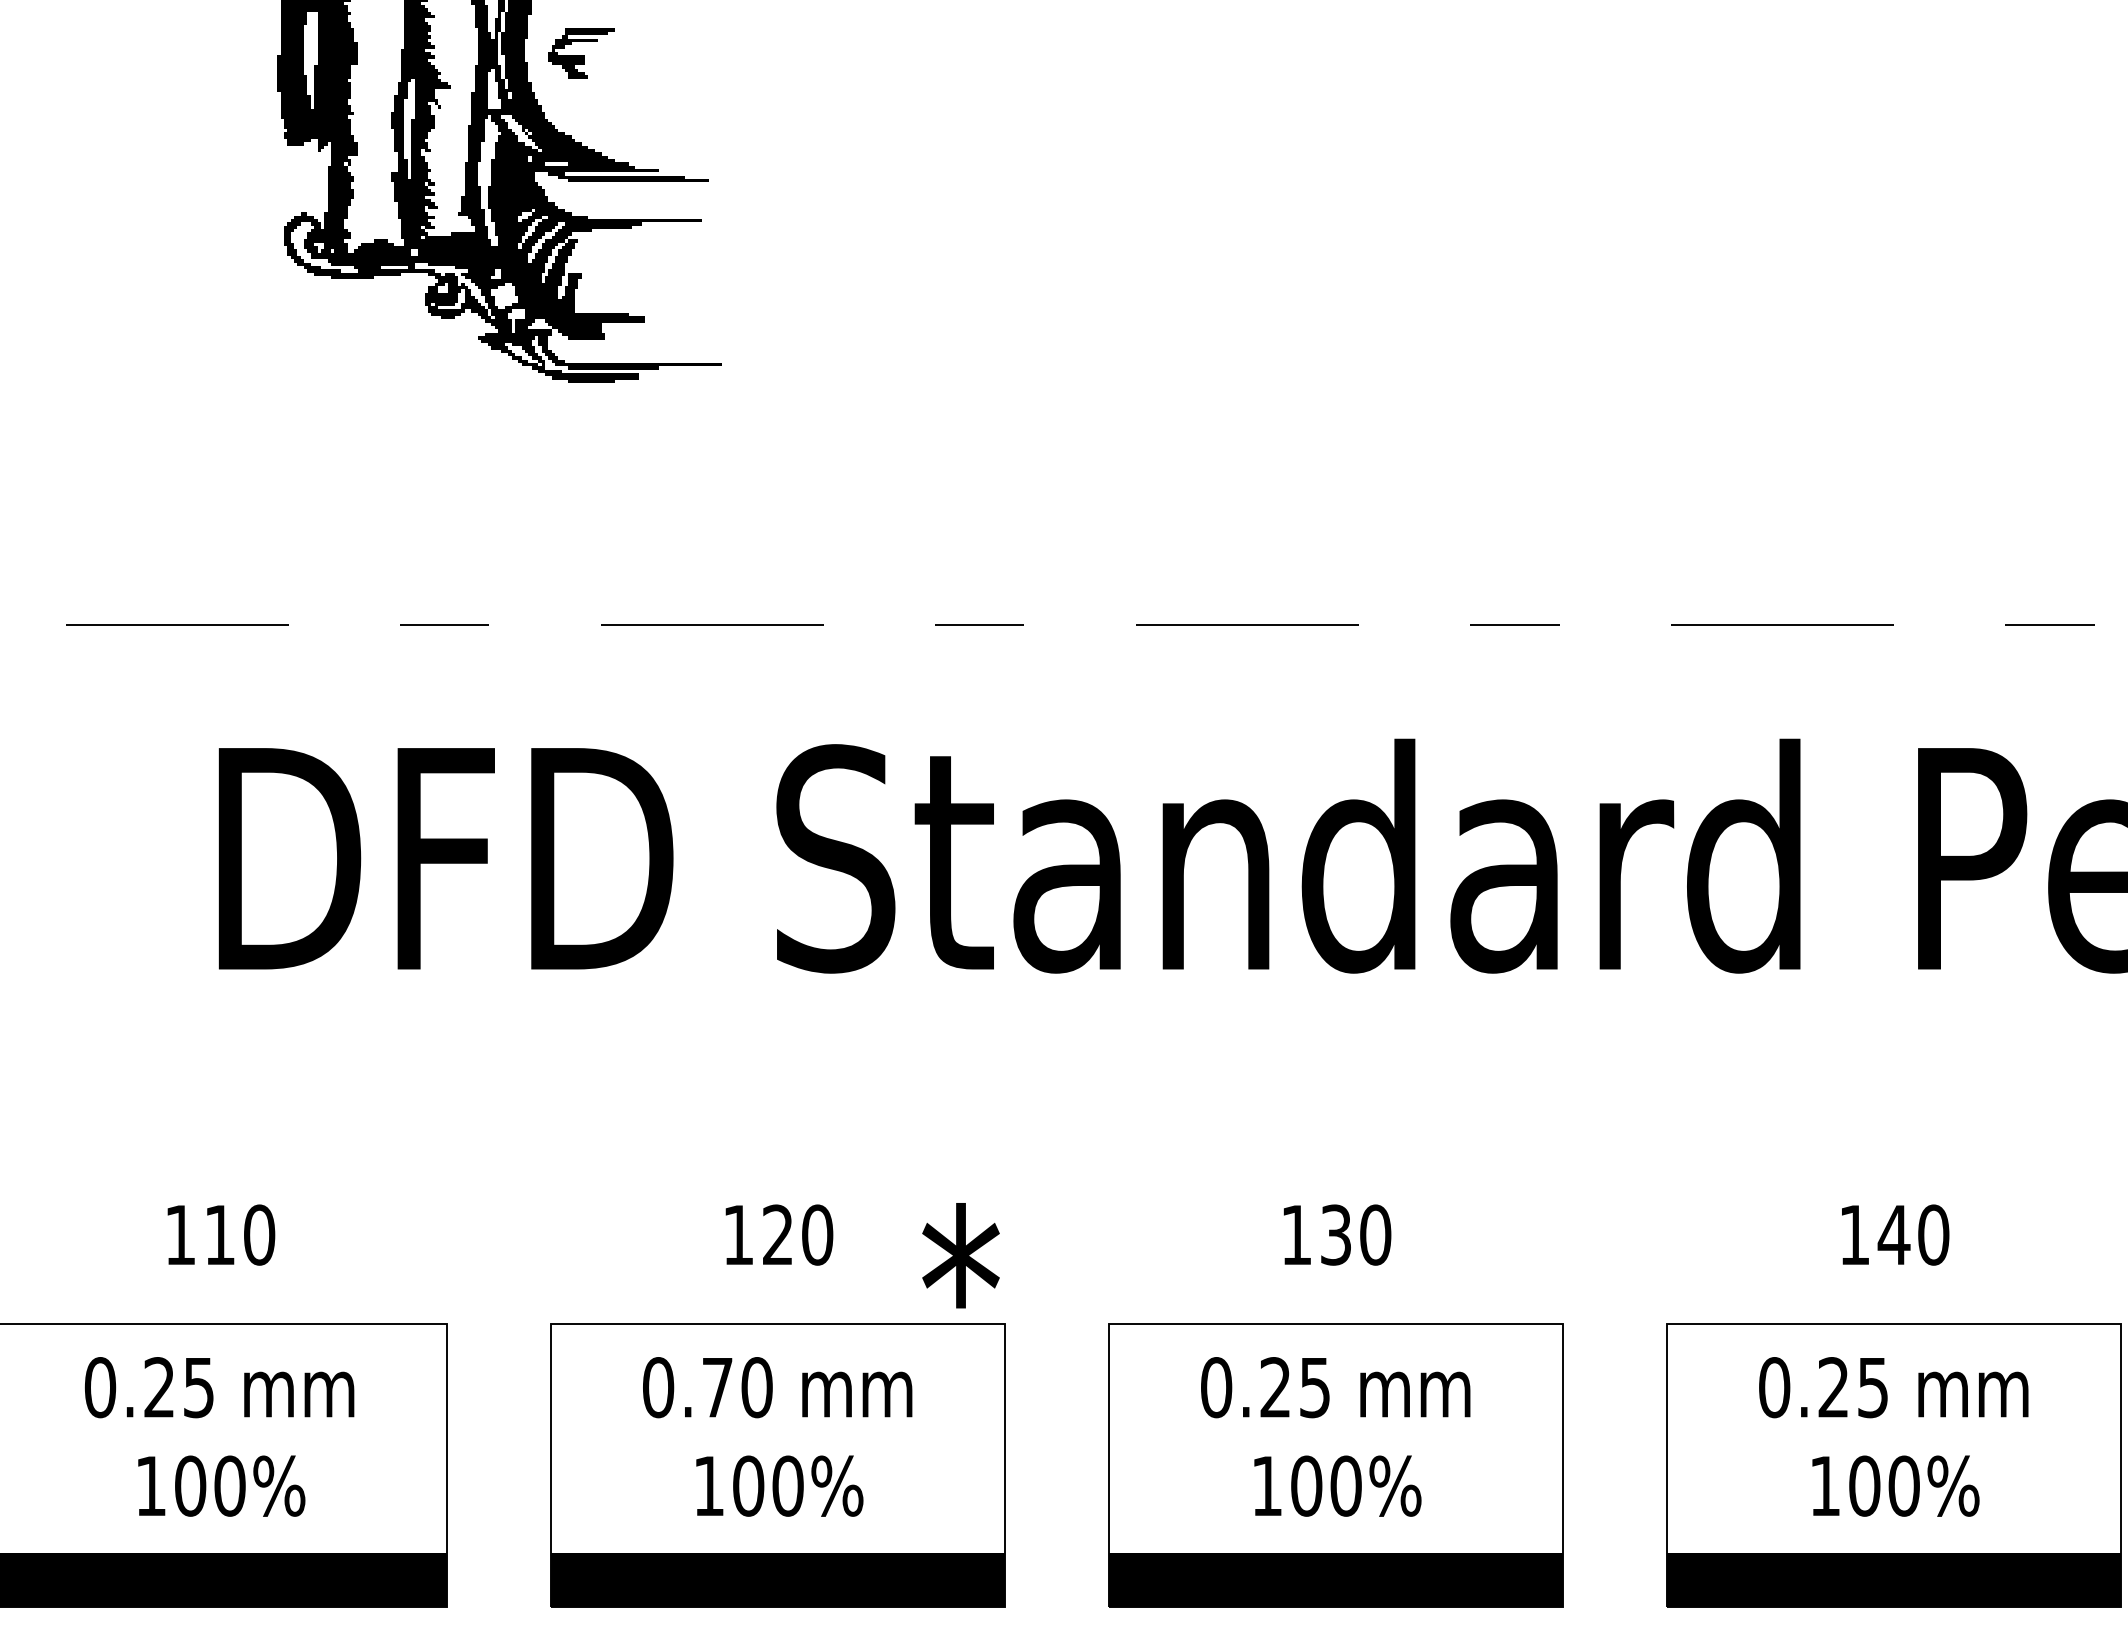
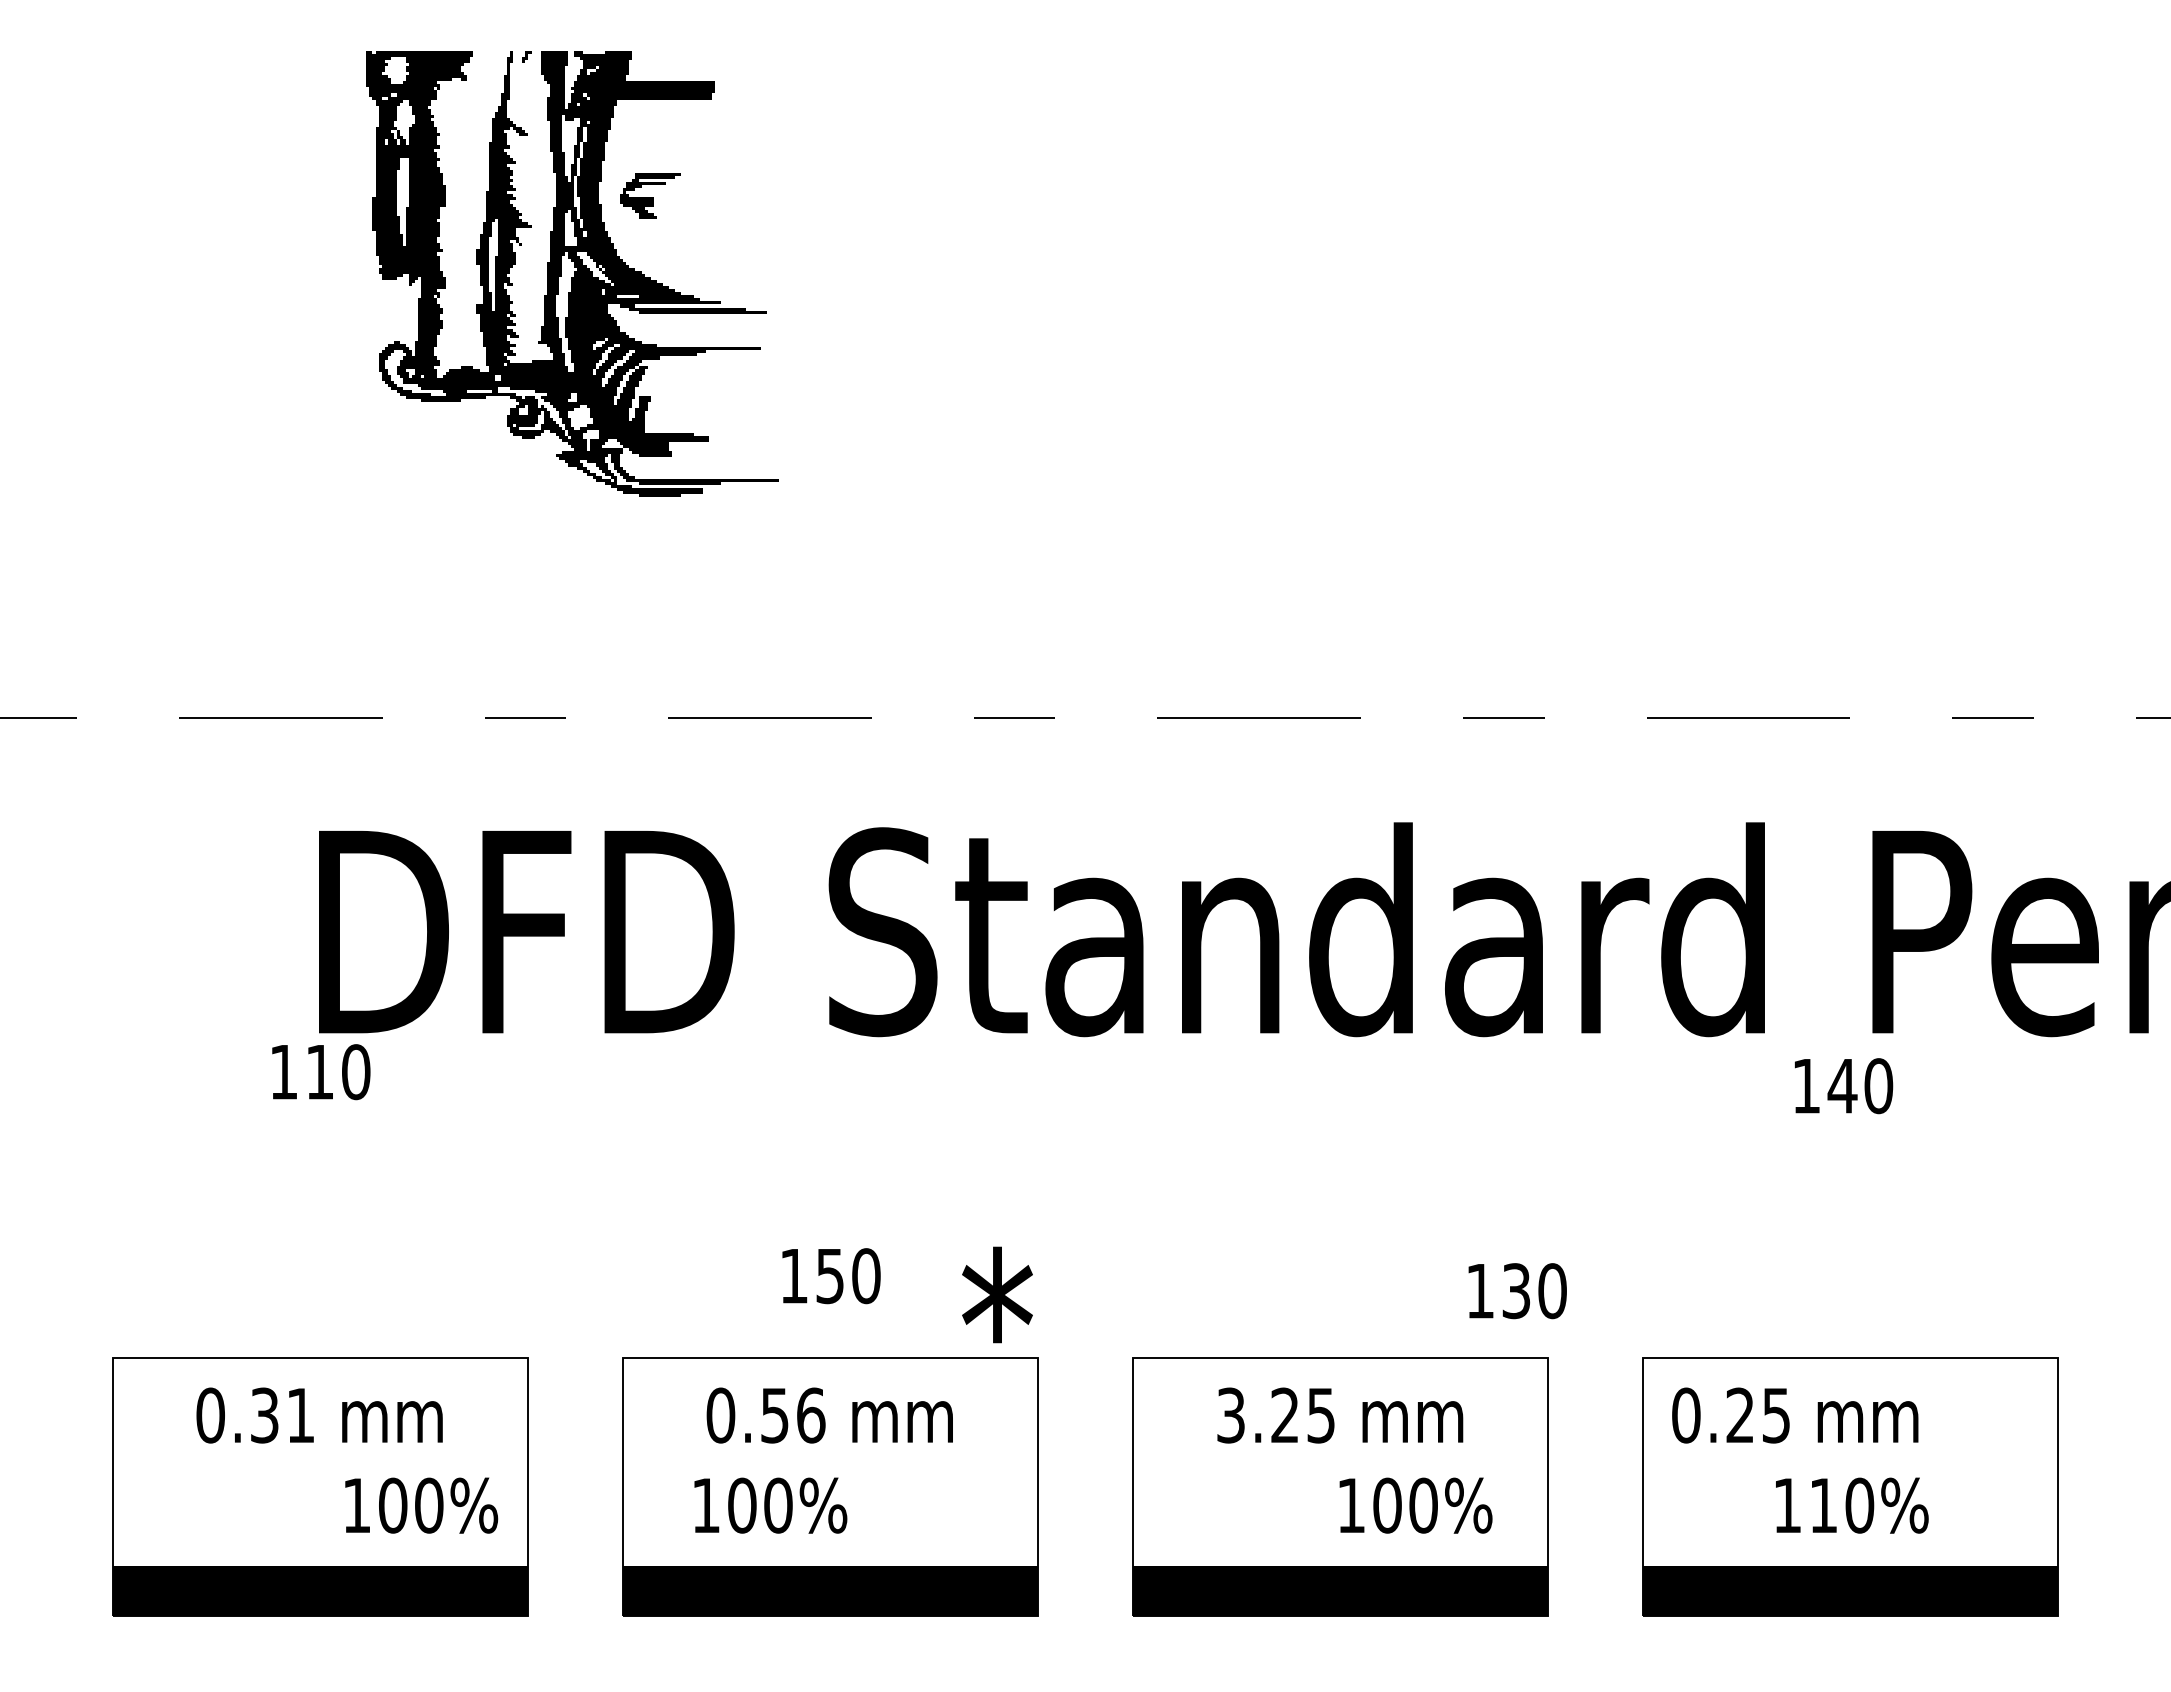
text: (221, 1235) -> (321, 1072), moved
text: (777, 1235) -> (829, 1276), 120 -> 150
text: (1337, 1235) -> (1517, 1291), moved
text: (1896, 1235) -> (1844, 1086), moved
text: (178, 1387) -> (282, 1415), 0.25 -> 0.31
text: (737, 1387) -> (793, 1415), 0.70 -> 0.56
text: (1216, 1387) -> (1231, 1415), 0.25 -> 3.25
text: (1894, 1387) -> (1795, 1415), moved
text: (221, 1485) -> (421, 1505), moved
text: (779, 1485) -> (770, 1505), moved
text: (1337, 1485) -> (1415, 1505), moved
text: (1864, 1485) -> (1823, 1505), 100% -> 110%

